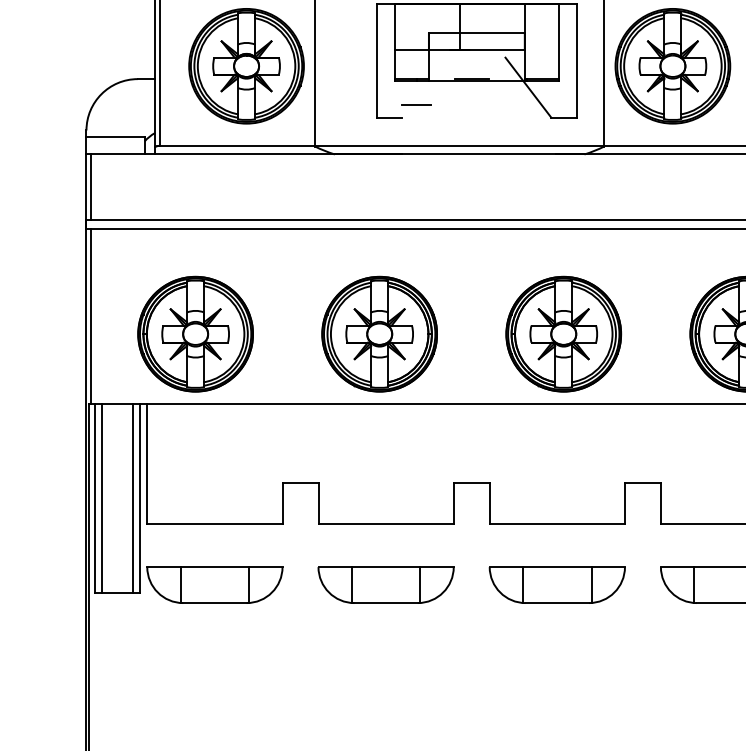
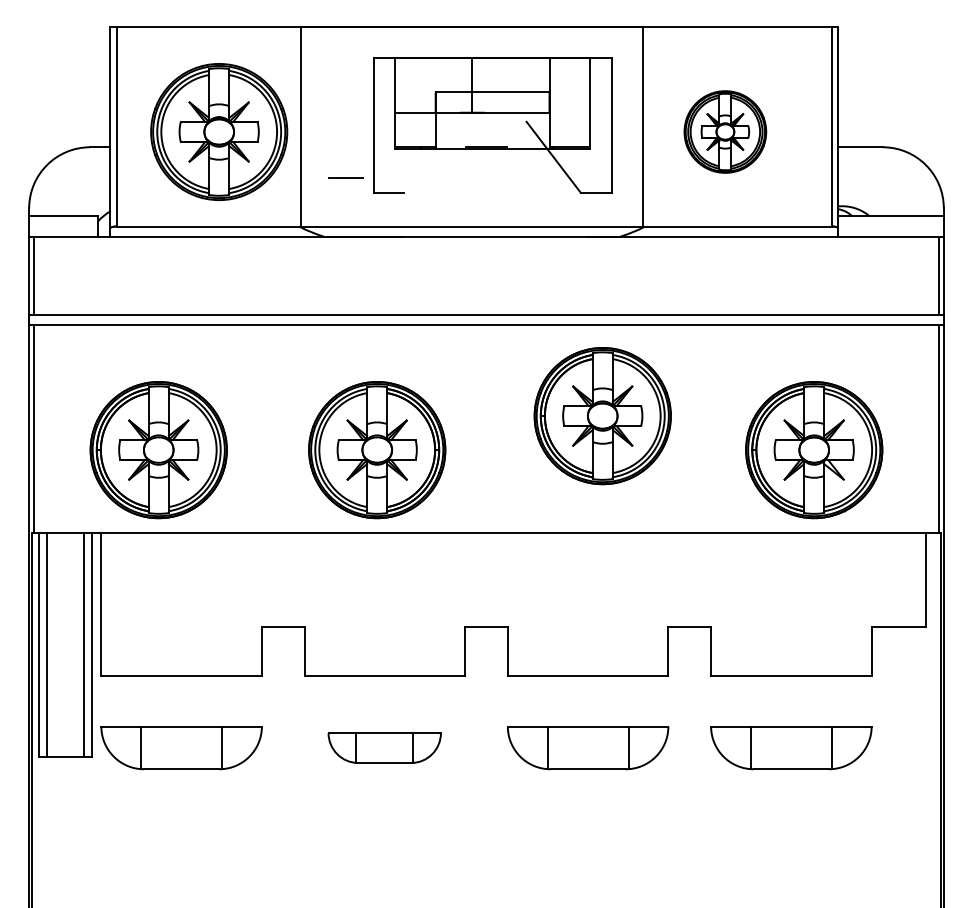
part: (673, 65) -> (725, 131), size x0.6
line: (416, 104) -> (345, 177), moved
part: (563, 334) -> (602, 416), moved
part: (385, 585) -> (384, 748), size x0.7

